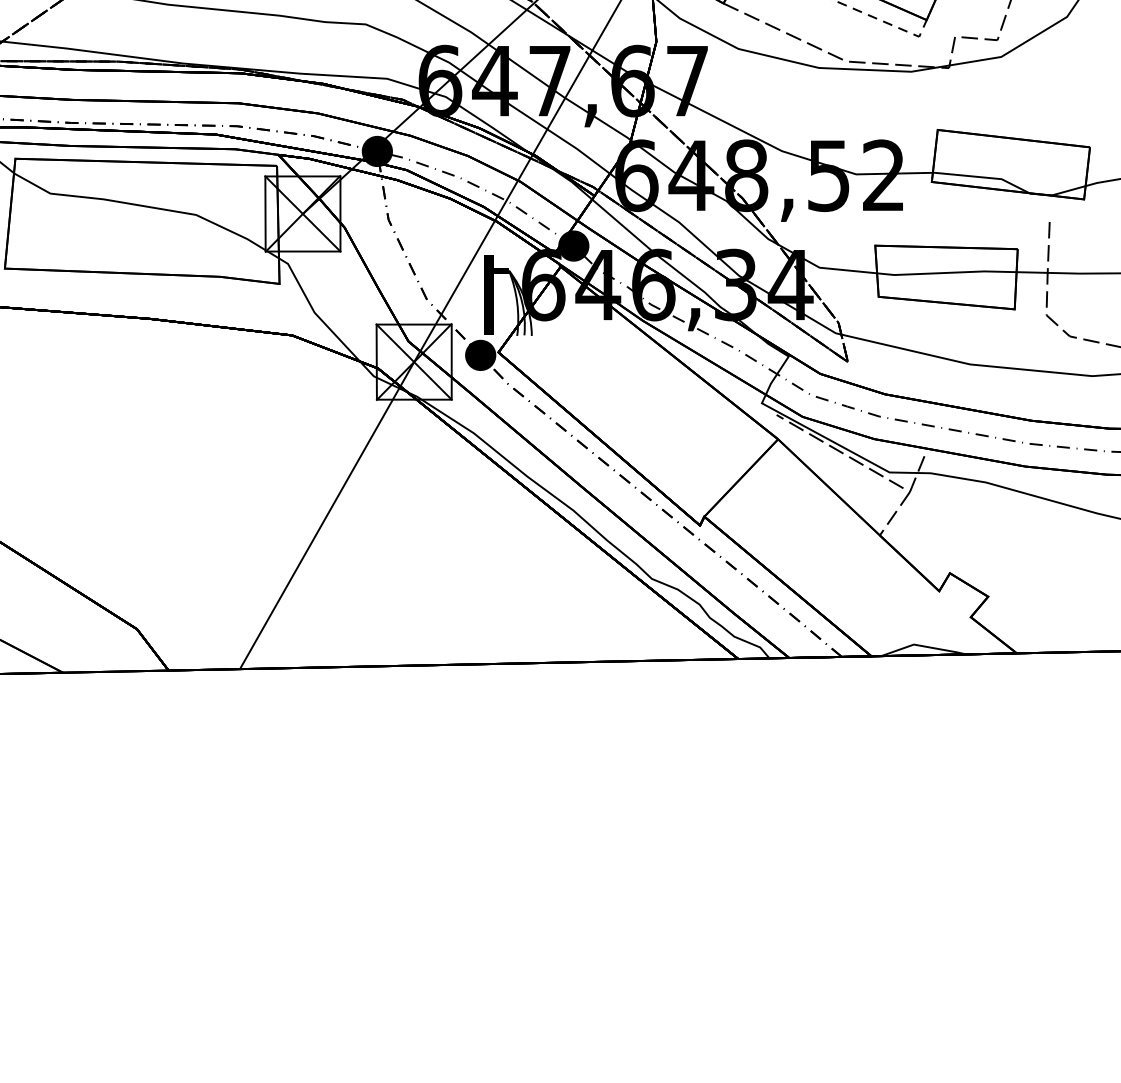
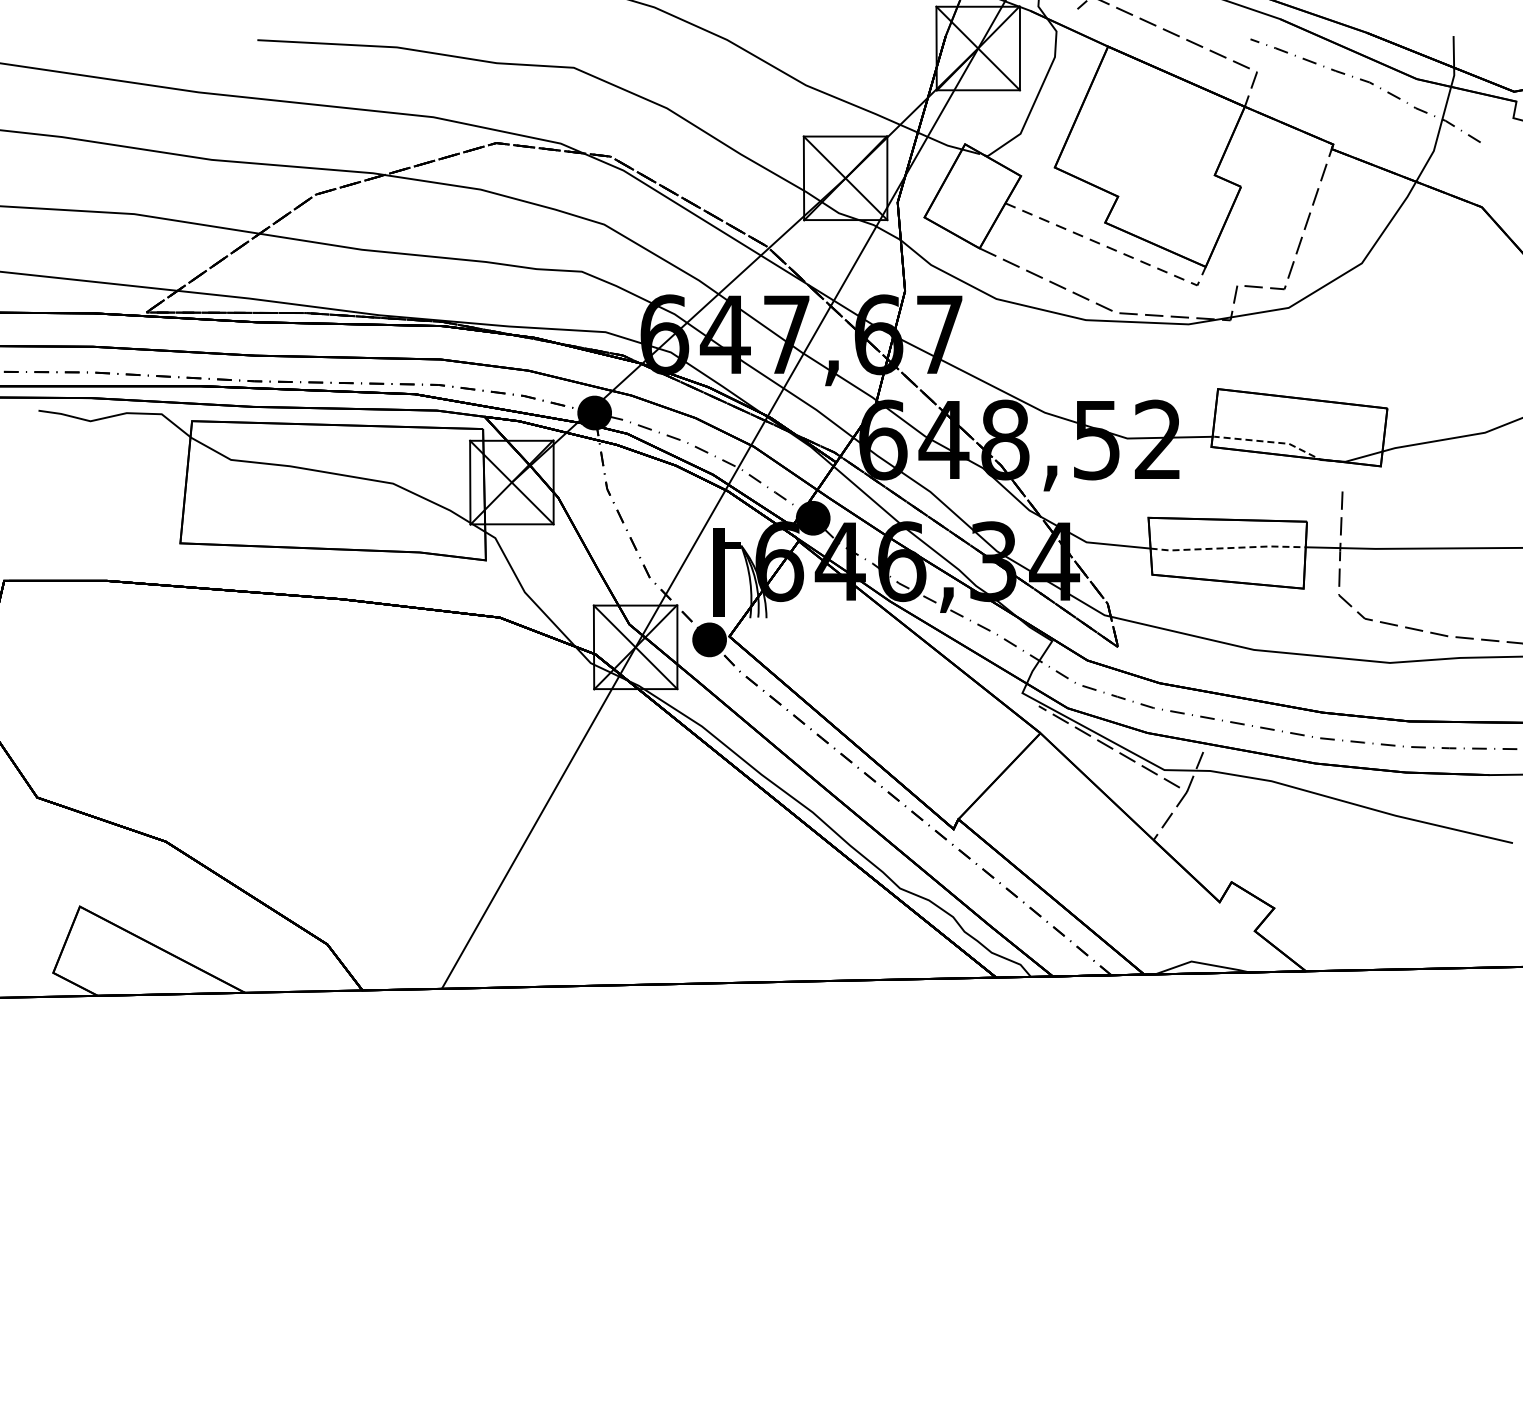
line: (983, 177) -> (1268, 441), solid -> dashed
line: (947, 273) -> (1228, 548), solid -> dashed

